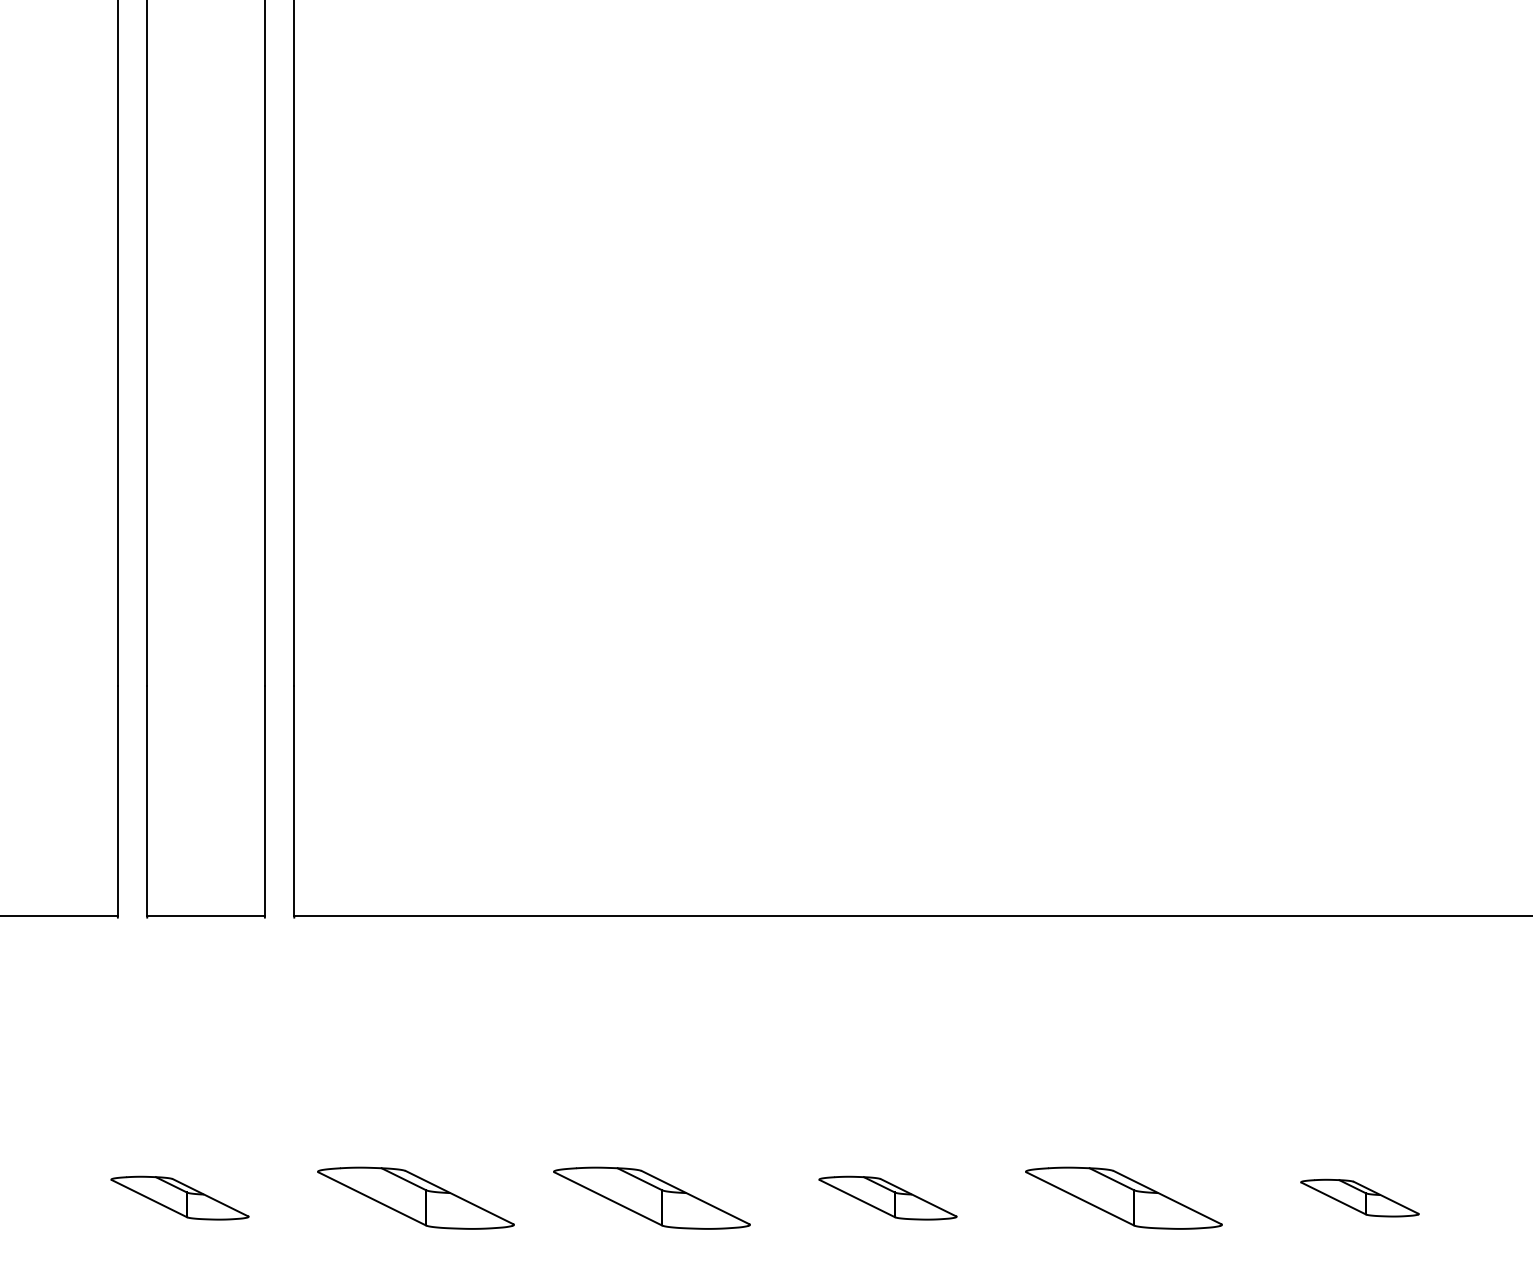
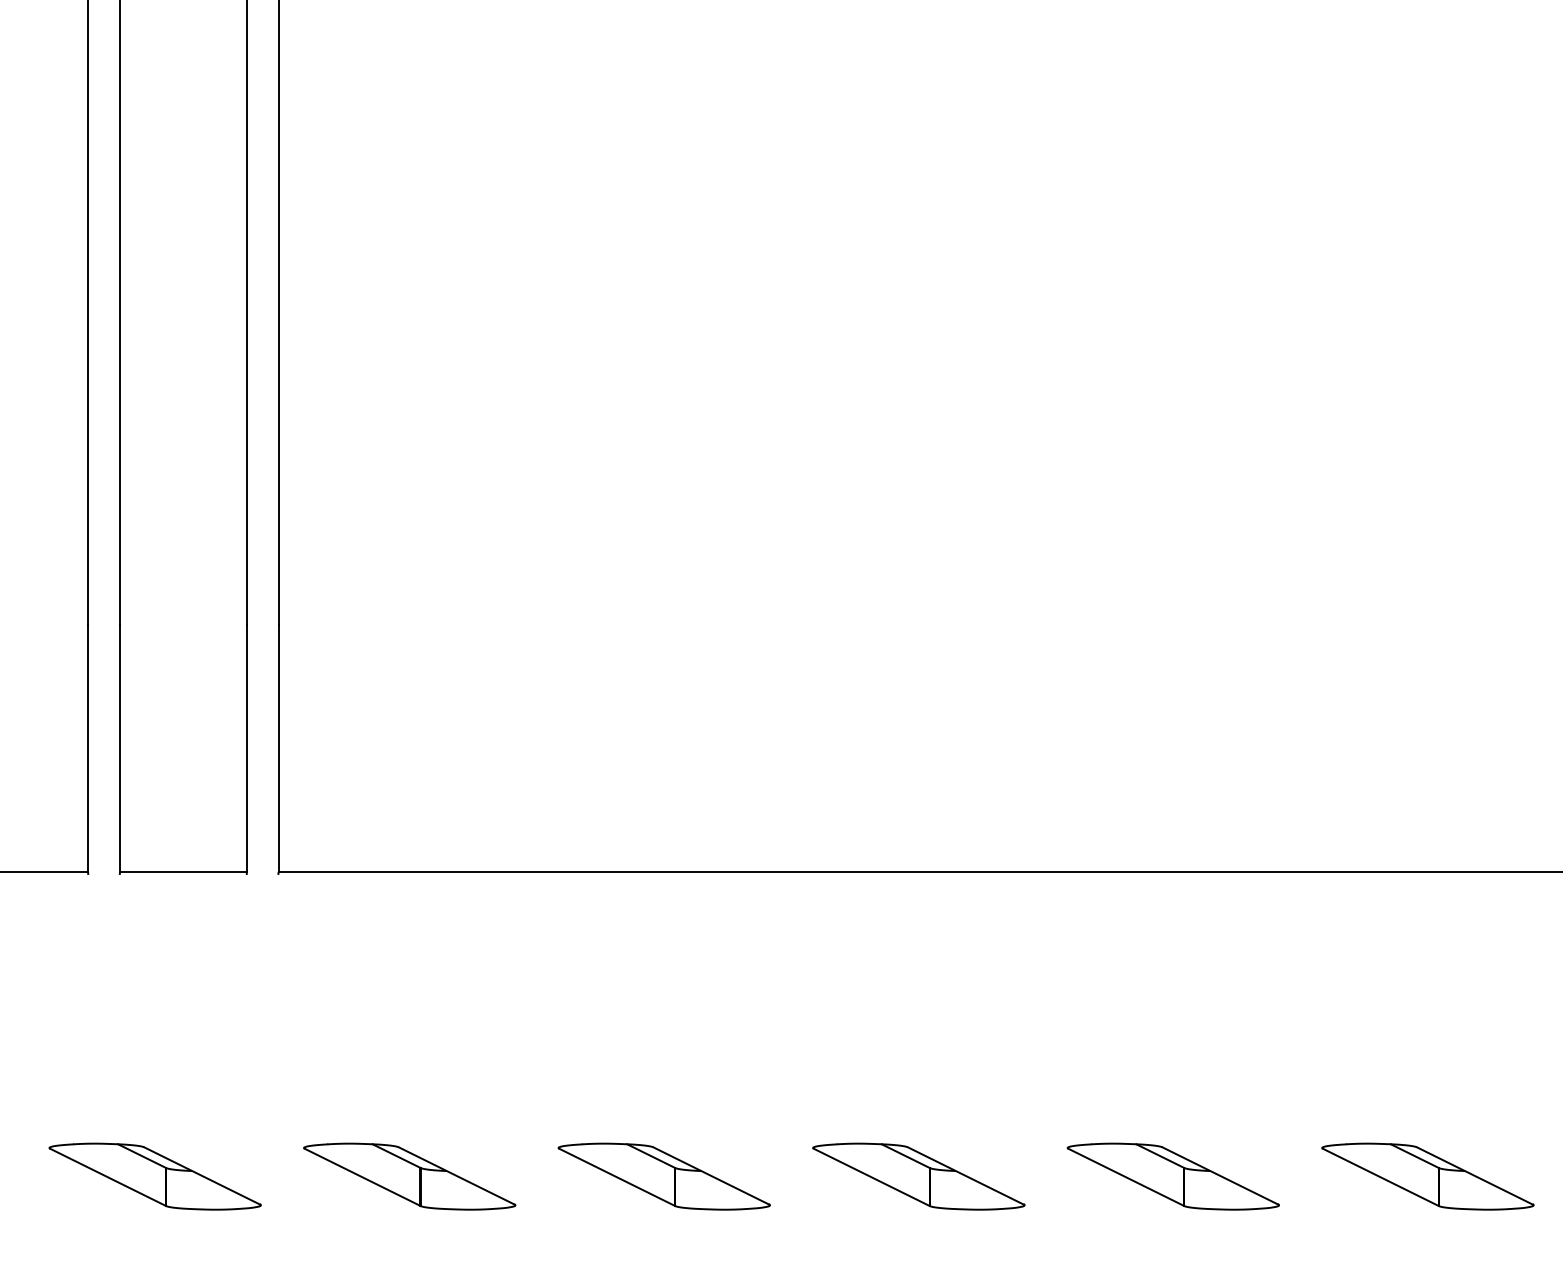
part: (179, 1197) -> (154, 1175), size x1.43
part: (887, 1197) -> (918, 1175), size x1.43
part: (1359, 1197) -> (1427, 1175), size x1.67

